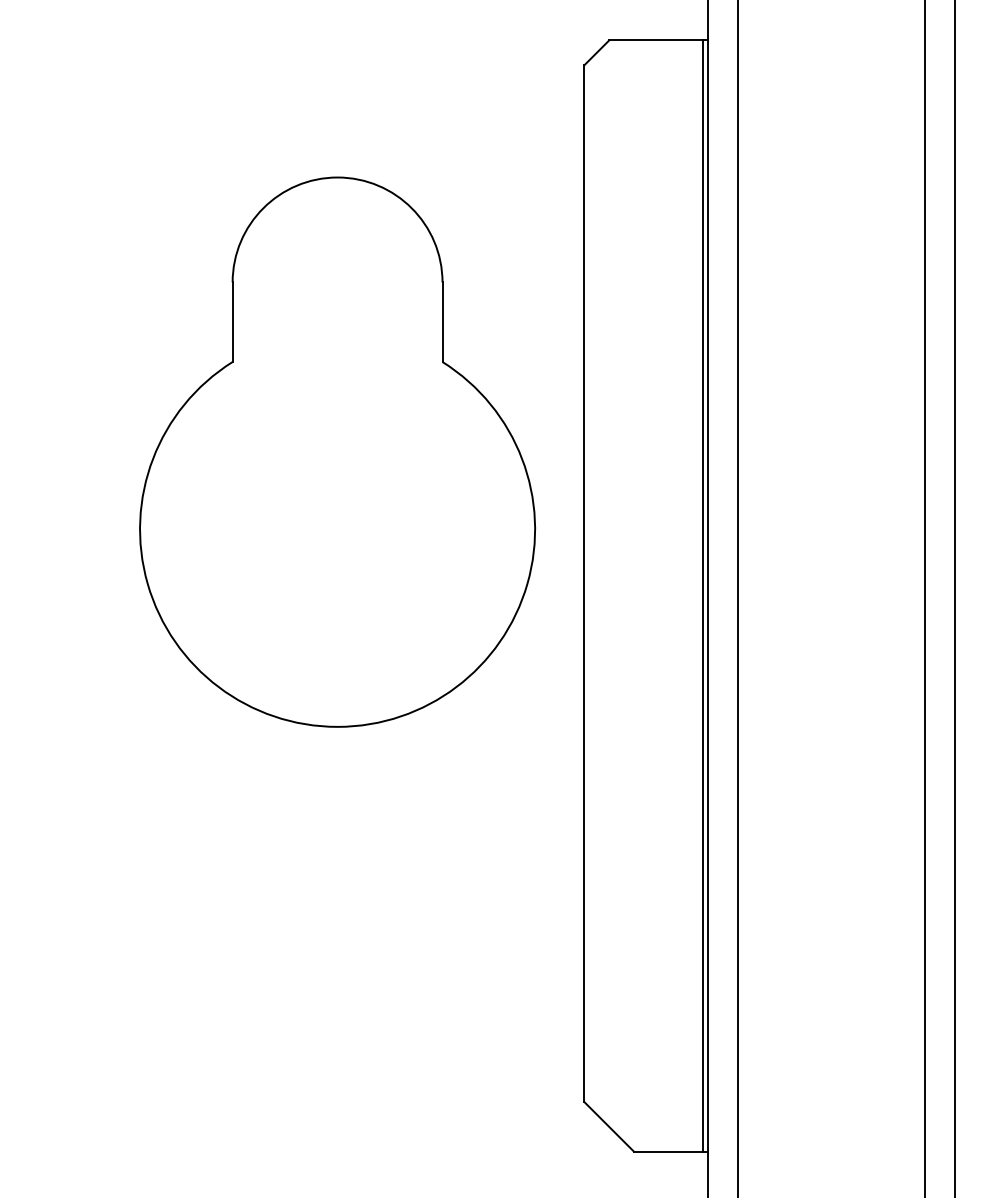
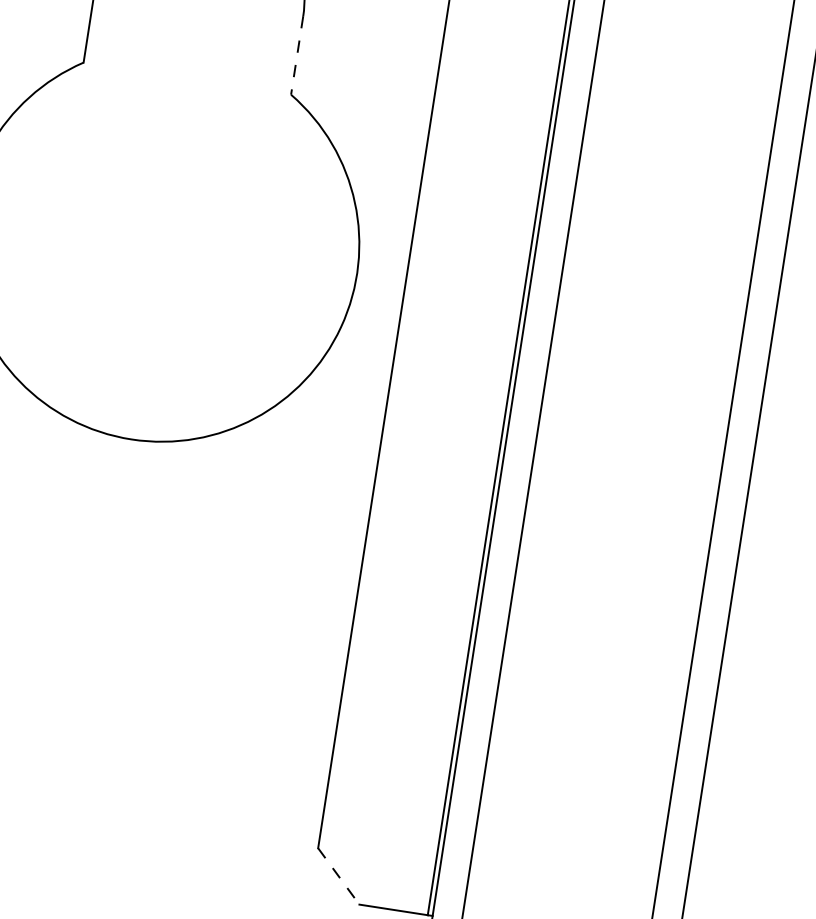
line: (442, 322) -> (297, 55), solid -> dashed
line: (609, 1126) -> (339, 876), solid -> dashed

